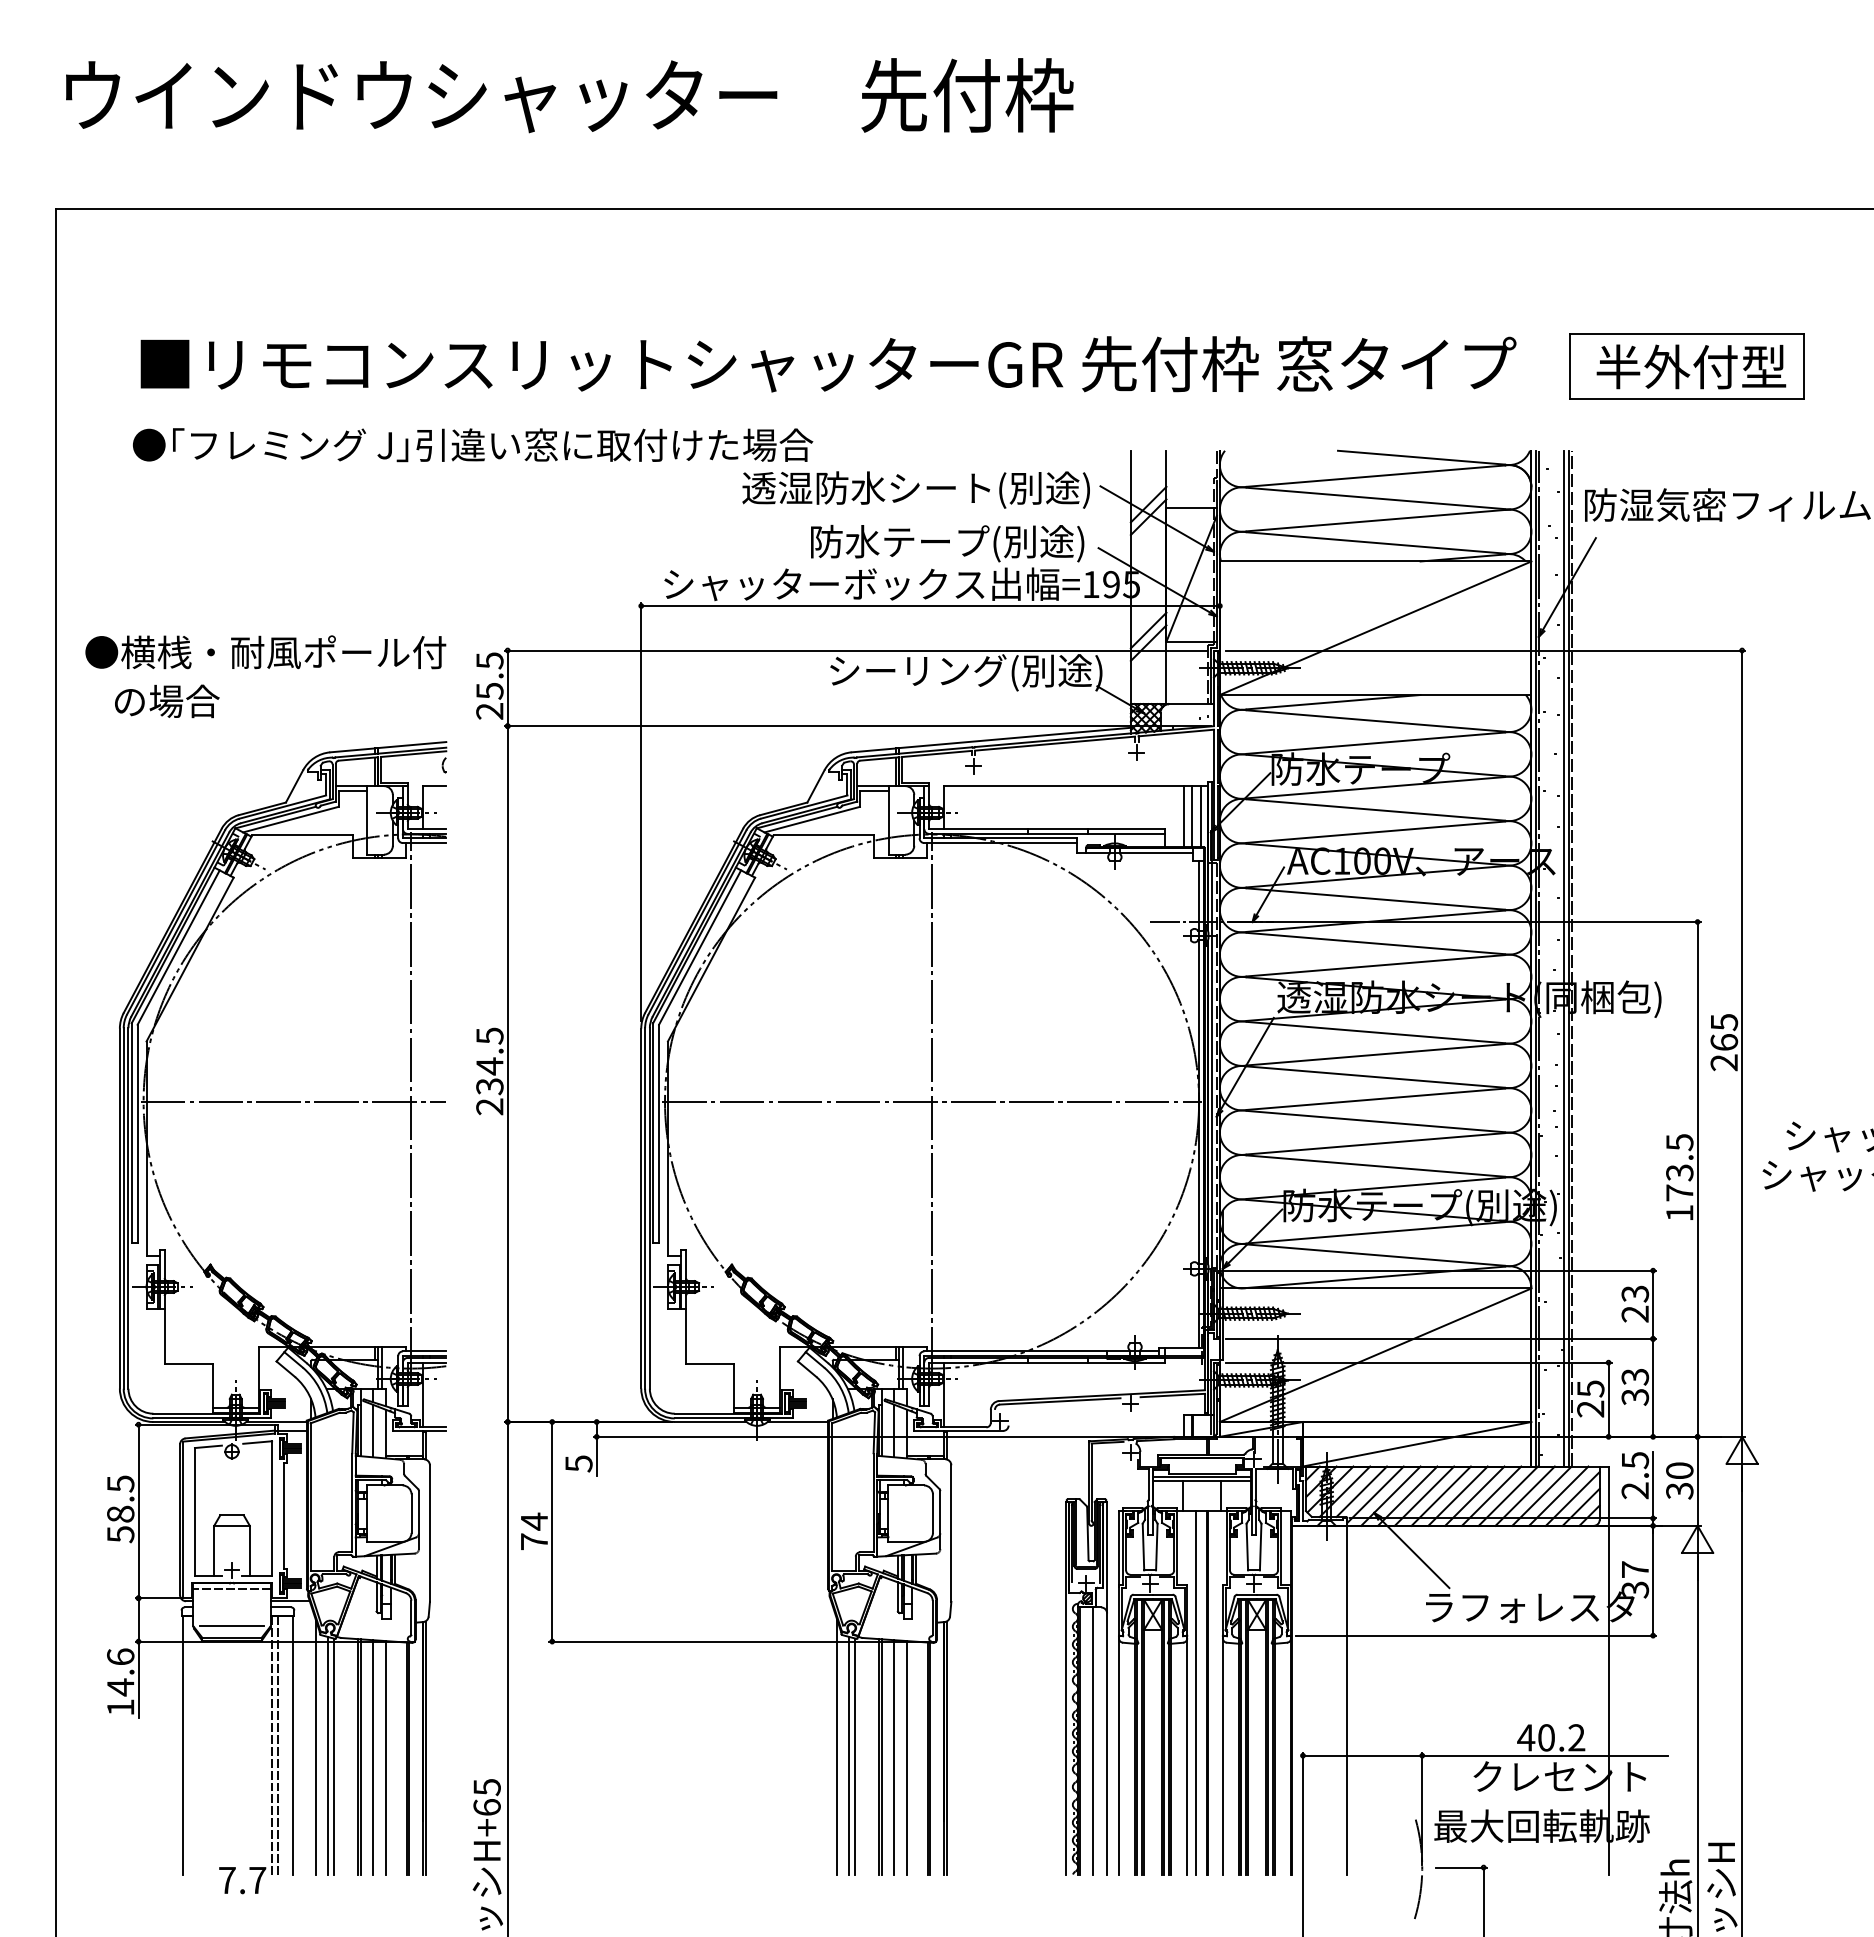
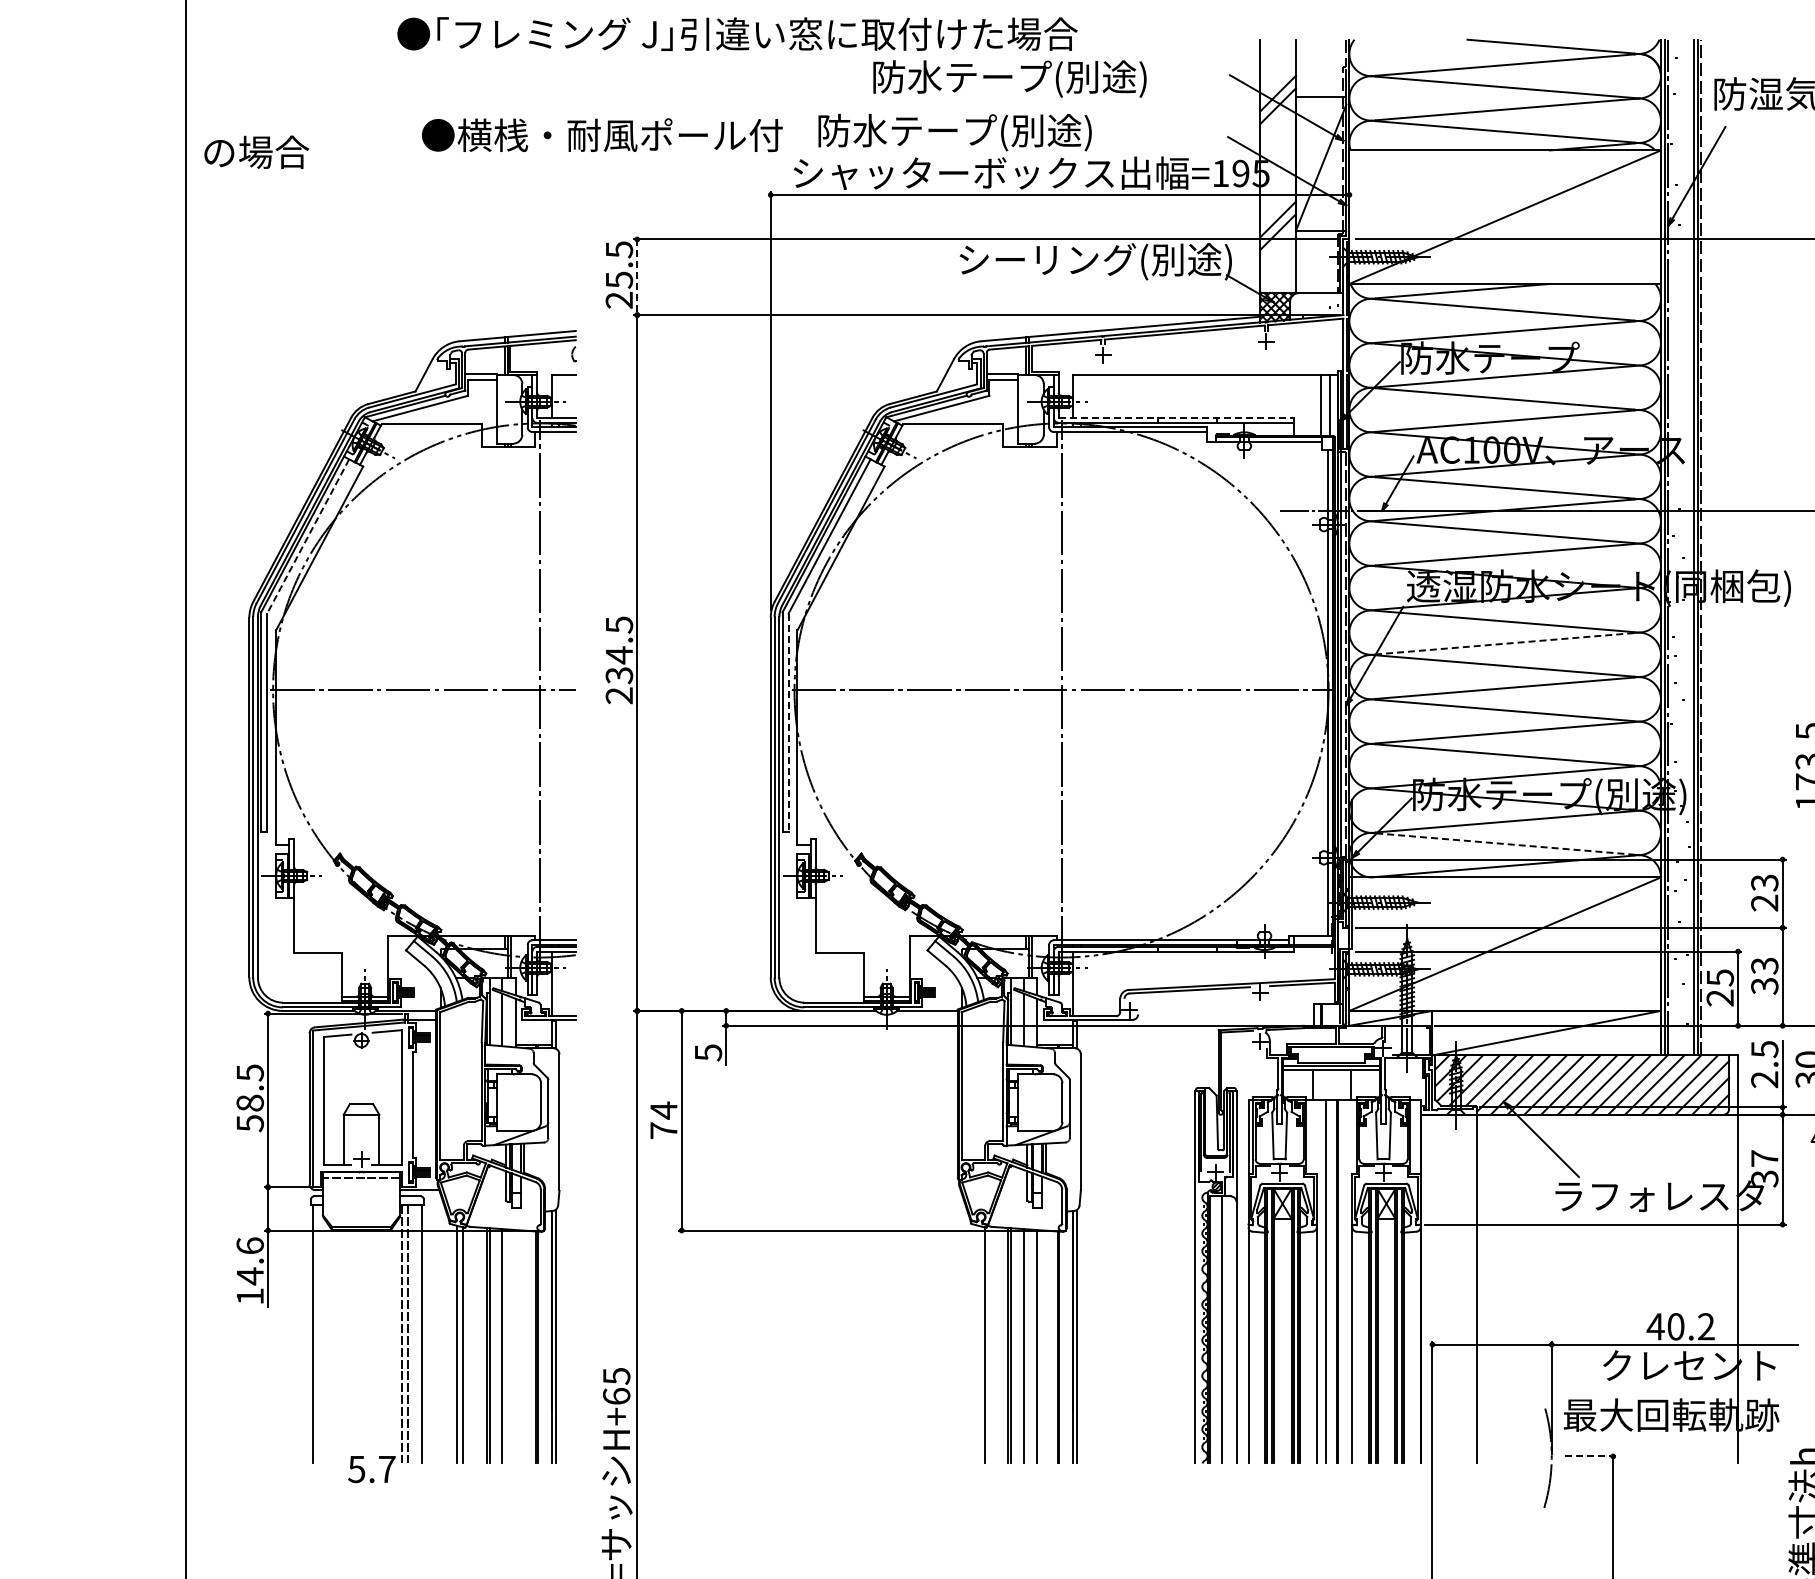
text: (473, 445) -> (738, 34), moved
text: (915, 489) -> (1045, 78), 透湿防水シート(別途) -> 防水テープ(別途)
text: (947, 543) -> (955, 132), moved
text: (265, 652) -> (602, 135), moved
line: (507, 688) -> (637, 277), solid -> dashed
text: (167, 701) -> (257, 152), moved
line: (1184, 816) -> (1314, 405), removed
line: (1046, 829) -> (1176, 418), solid -> dashed
line: (178, 948) -> (308, 537), solid -> dashed
line: (1375, 1054) -> (1505, 643), solid -> dashed
line: (659, 1134) -> (789, 723), solid -> dashed
line: (1376, 1255) -> (1506, 844), solid -> dashed
line: (231, 1626) -> (361, 1215), removed
line: (315, 1747) -> (445, 1336), removed
line: (837, 1747) -> (967, 1336), removed
line: (849, 1755) -> (979, 1344), removed
line: (386, 1757) -> (516, 1346), removed
line: (1461, 1867) -> (1591, 1456), solid -> dashed
text: (226, 1880) -> (356, 1469), 7.7 -> 5.7

